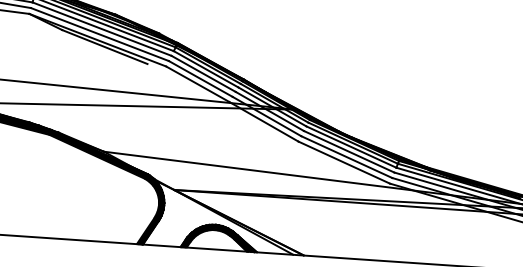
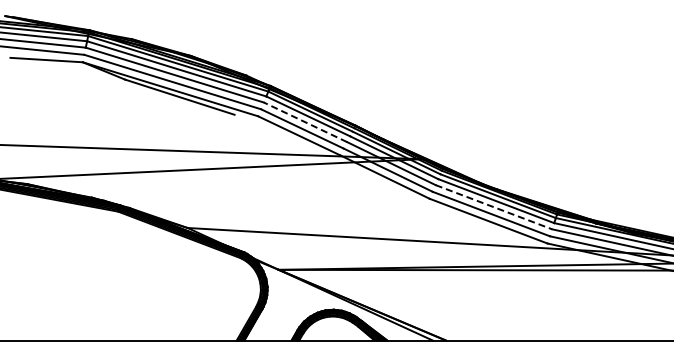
line: (203, 74) -> (305, 122), solid -> dashed
line: (349, 152) -> (494, 207), solid -> dashed

